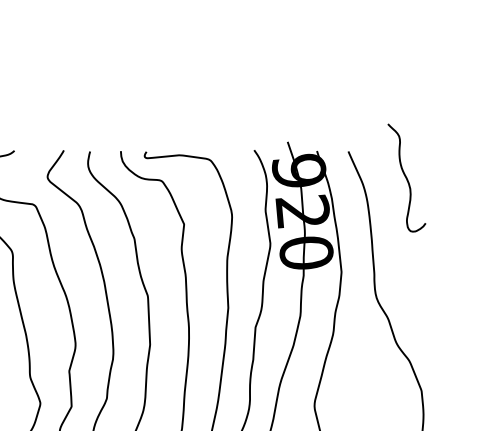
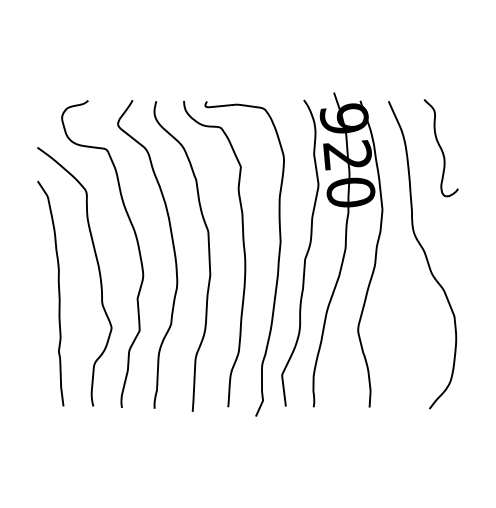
curve: (406, 178) -> (440, 148), moved

